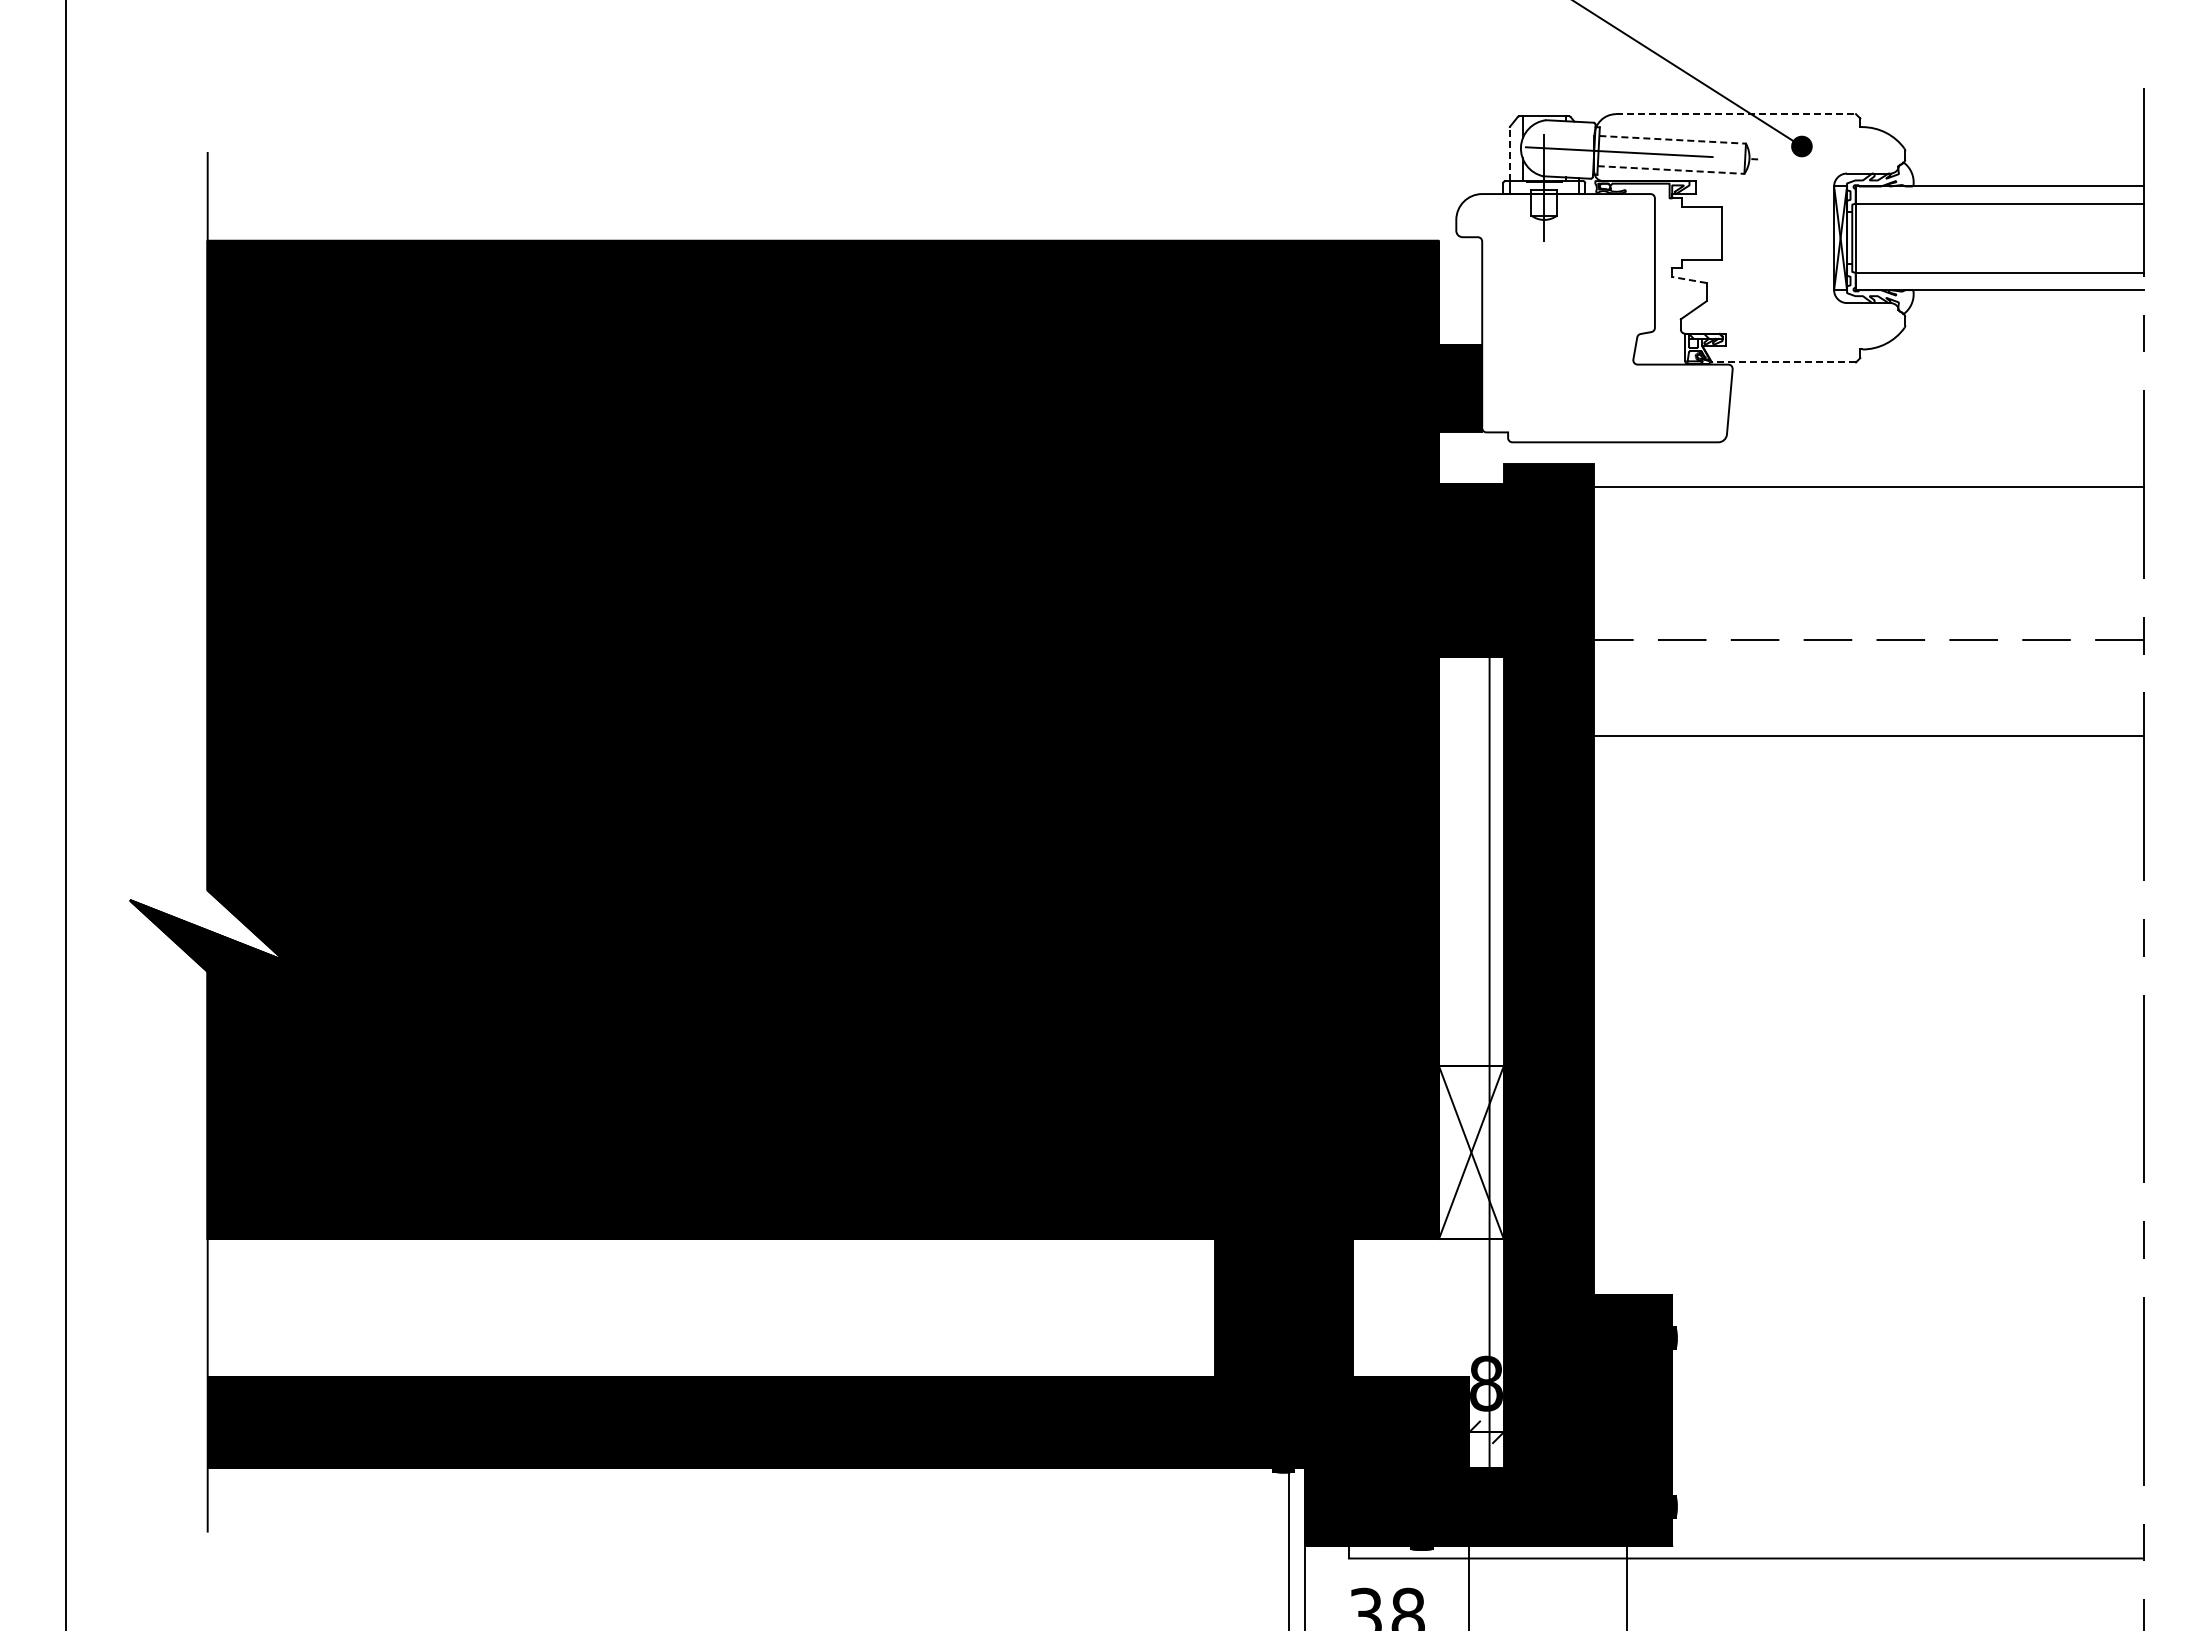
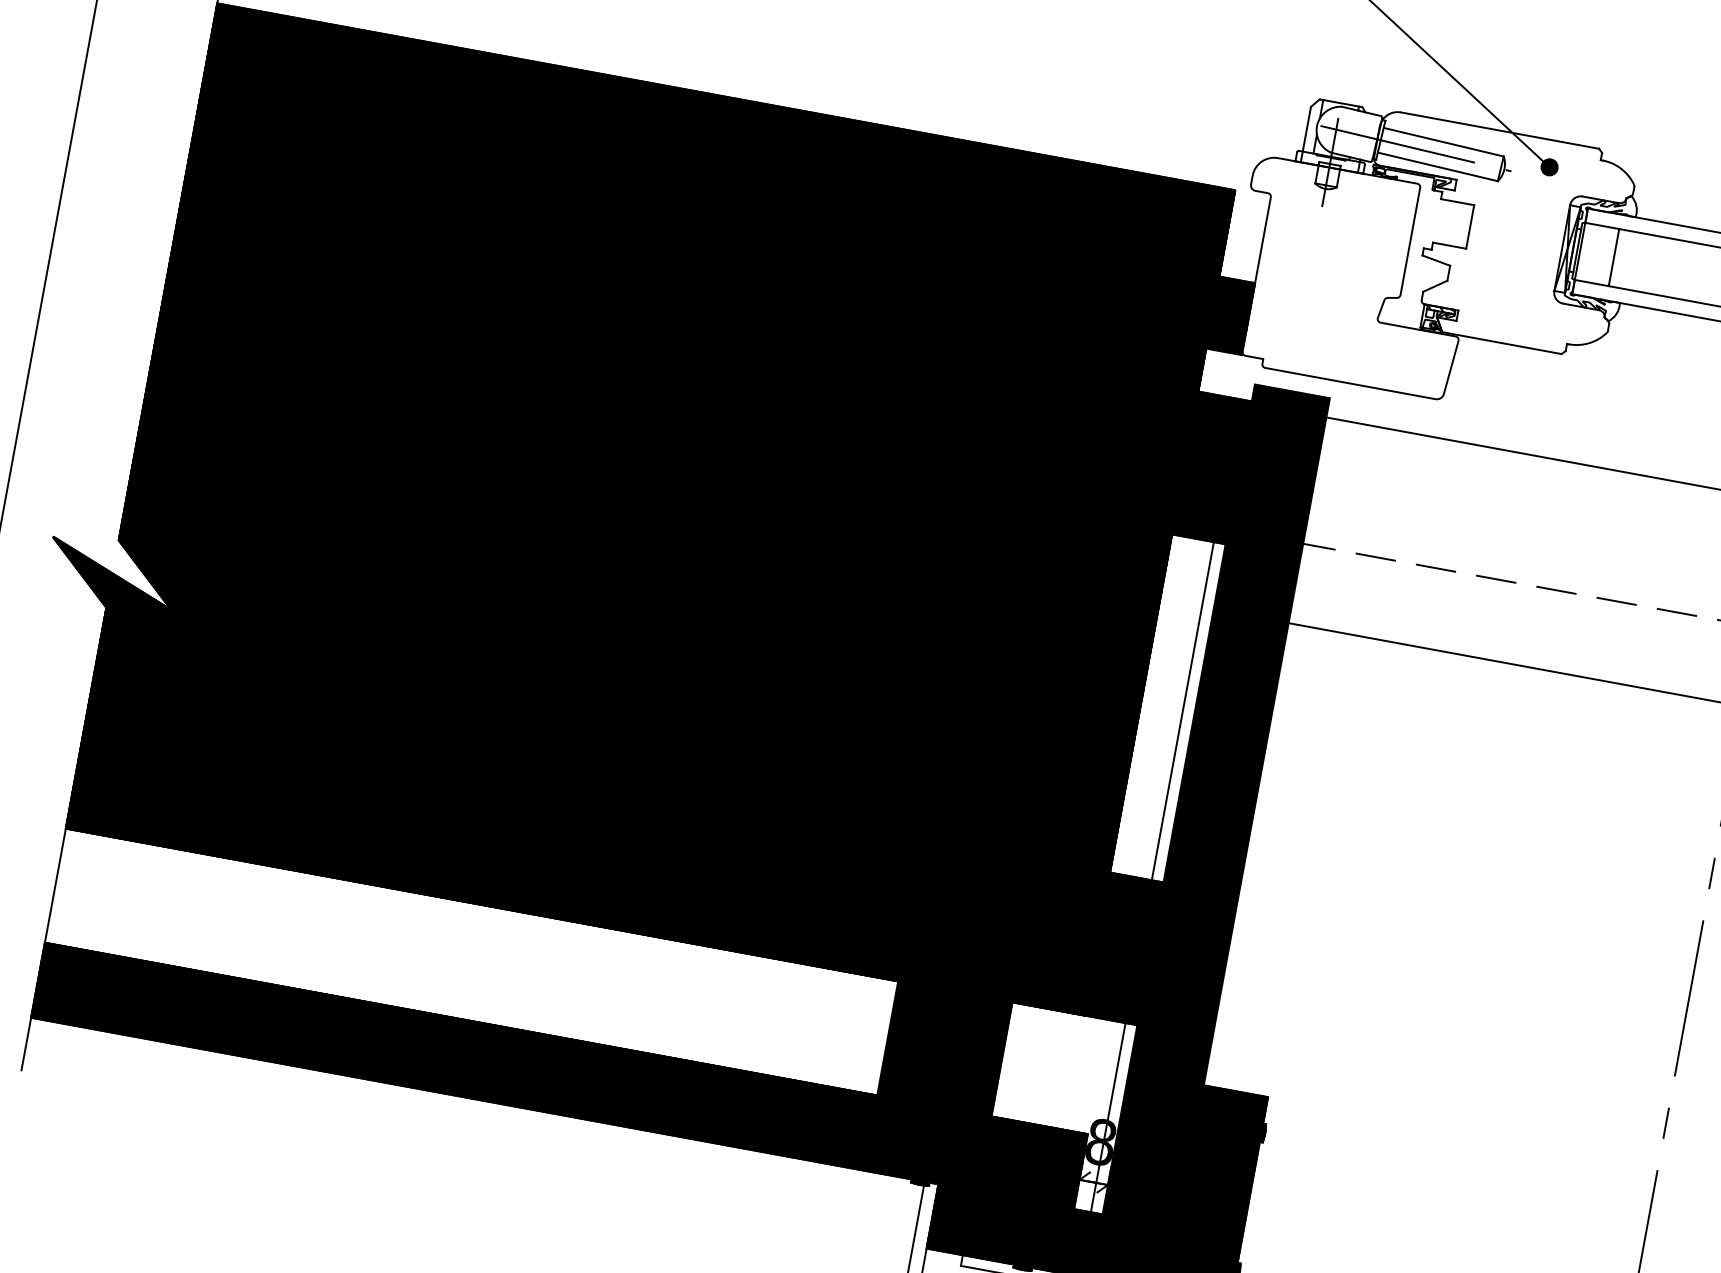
line: (1736, 114) -> (1500, 130), dashed -> solid
line: (1673, 139) -> (1444, 142), dashed -> solid
line: (1509, 154) -> (1306, 129), dashed -> solid
line: (1671, 170) -> (1438, 167), dashed -> solid
line: (1896, 237) -> (1613, 256), added
line: (1689, 280) -> (1436, 261), dashed -> solid
line: (1783, 362) -> (1501, 343), dashed -> solid
fill: (1471, 1152) -> (1123, 948), added

